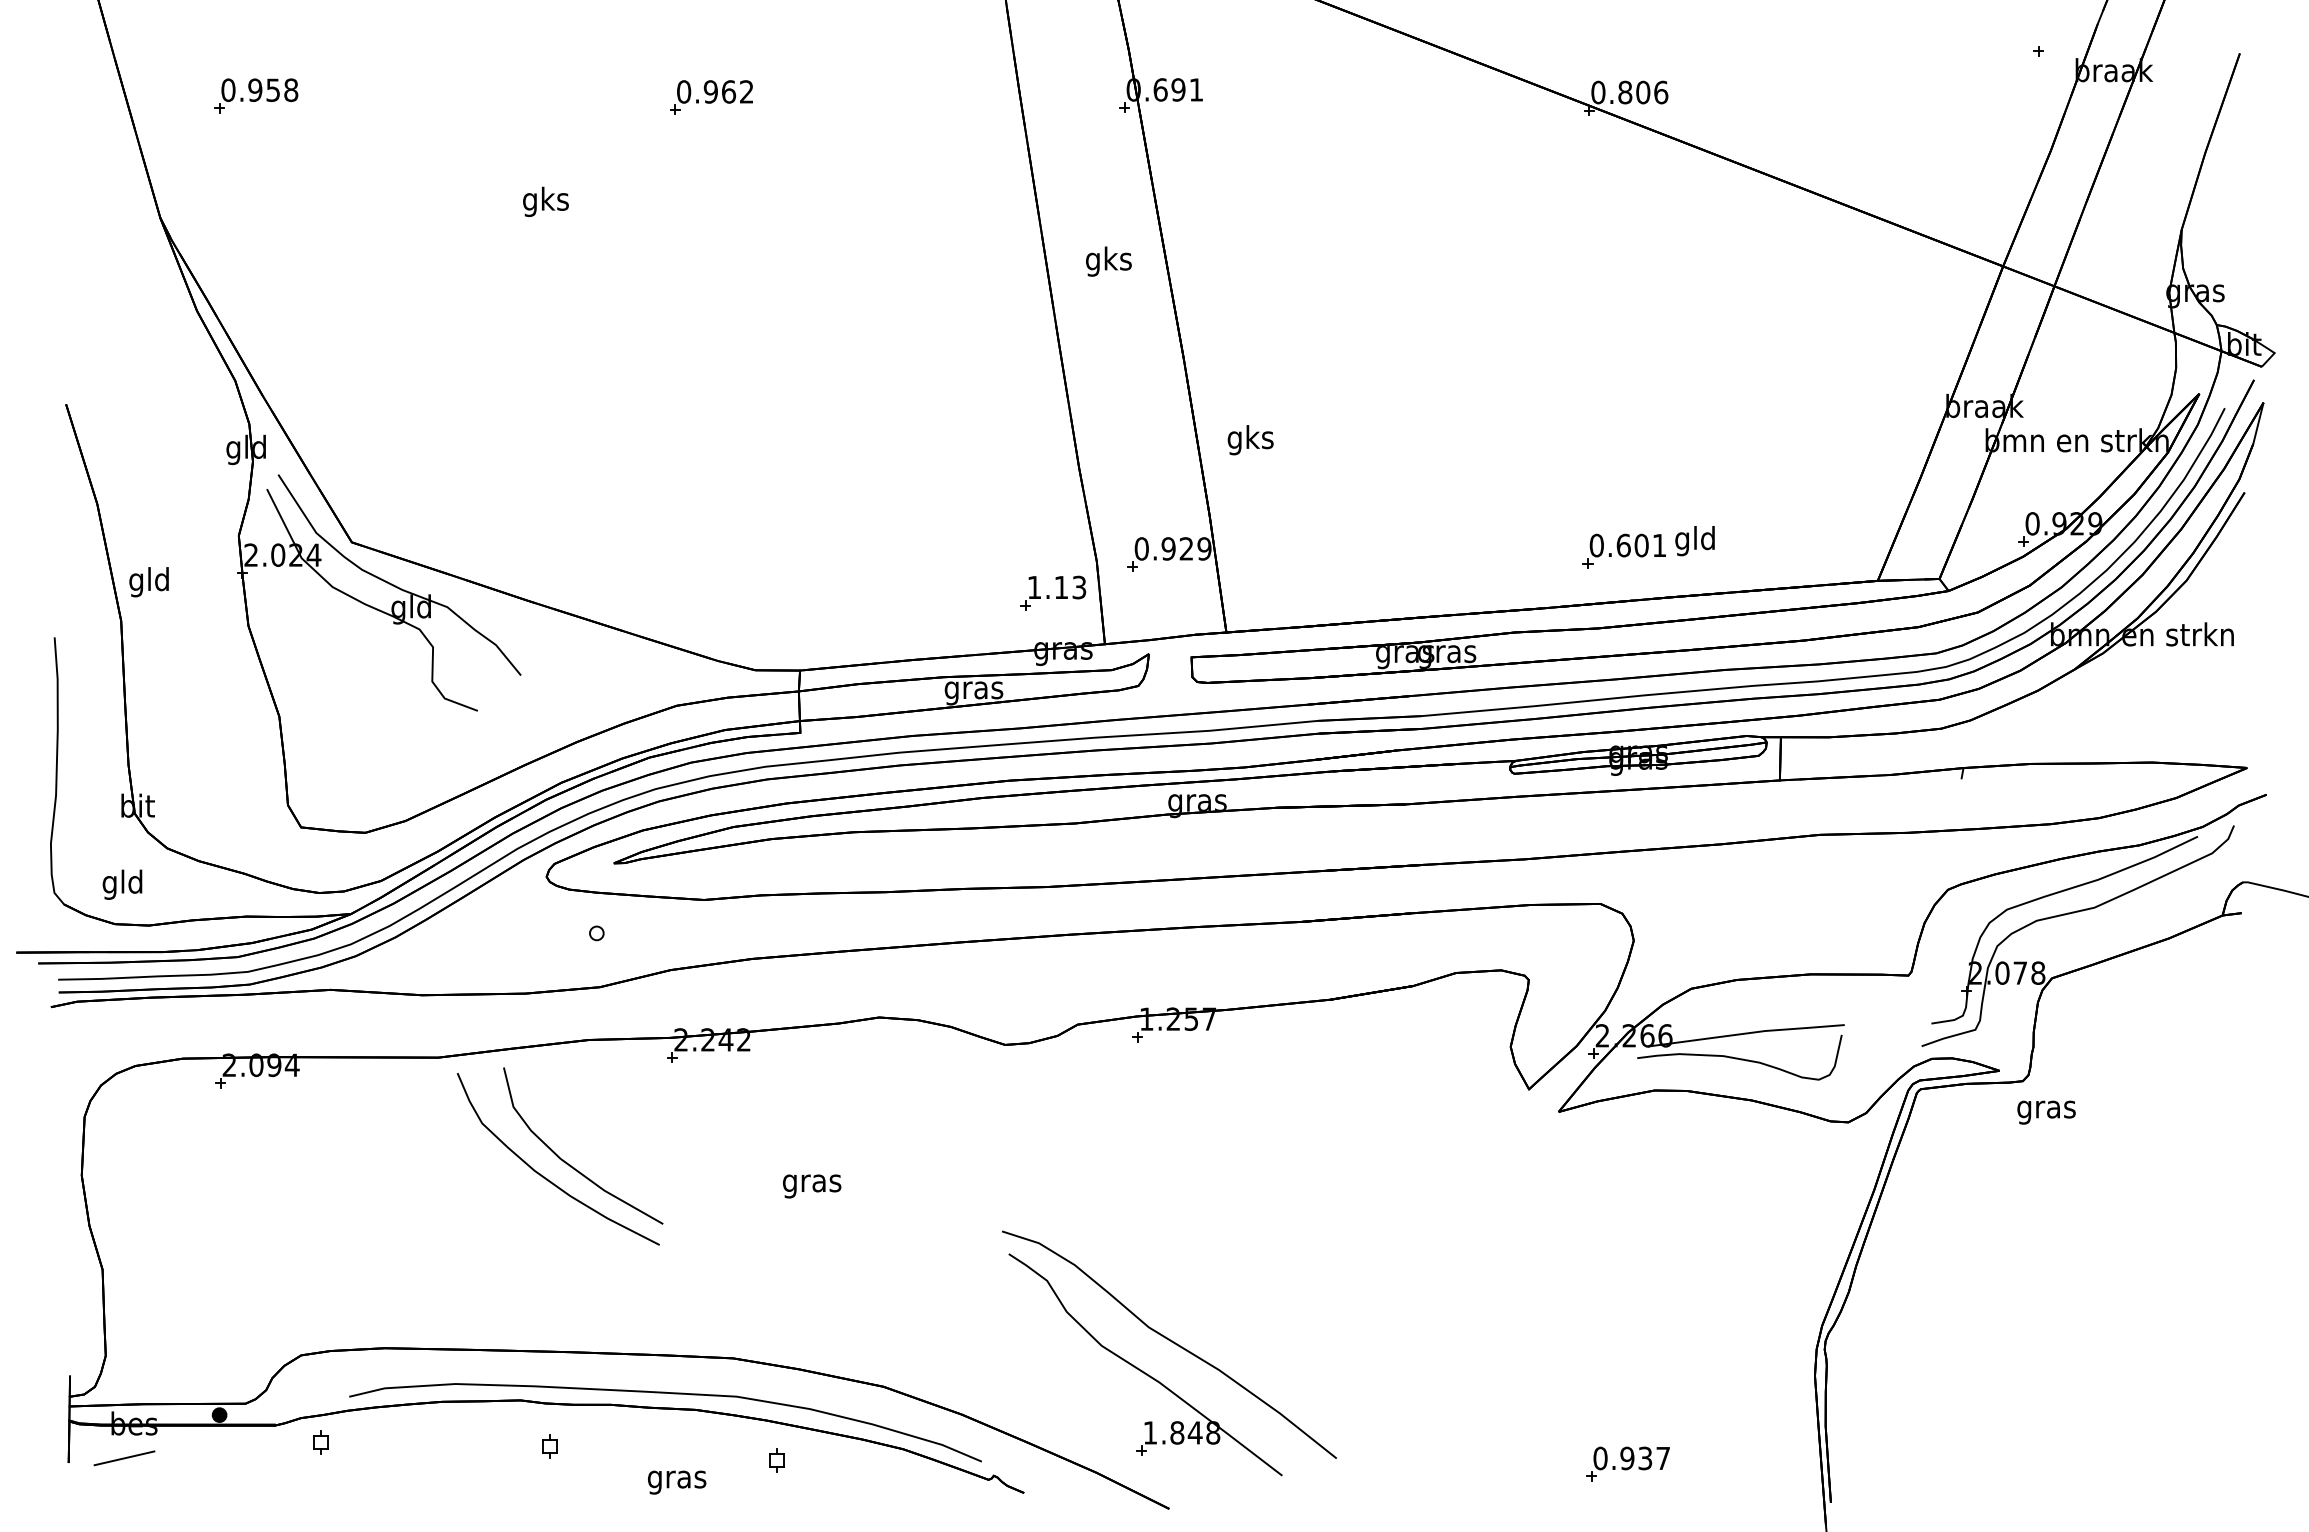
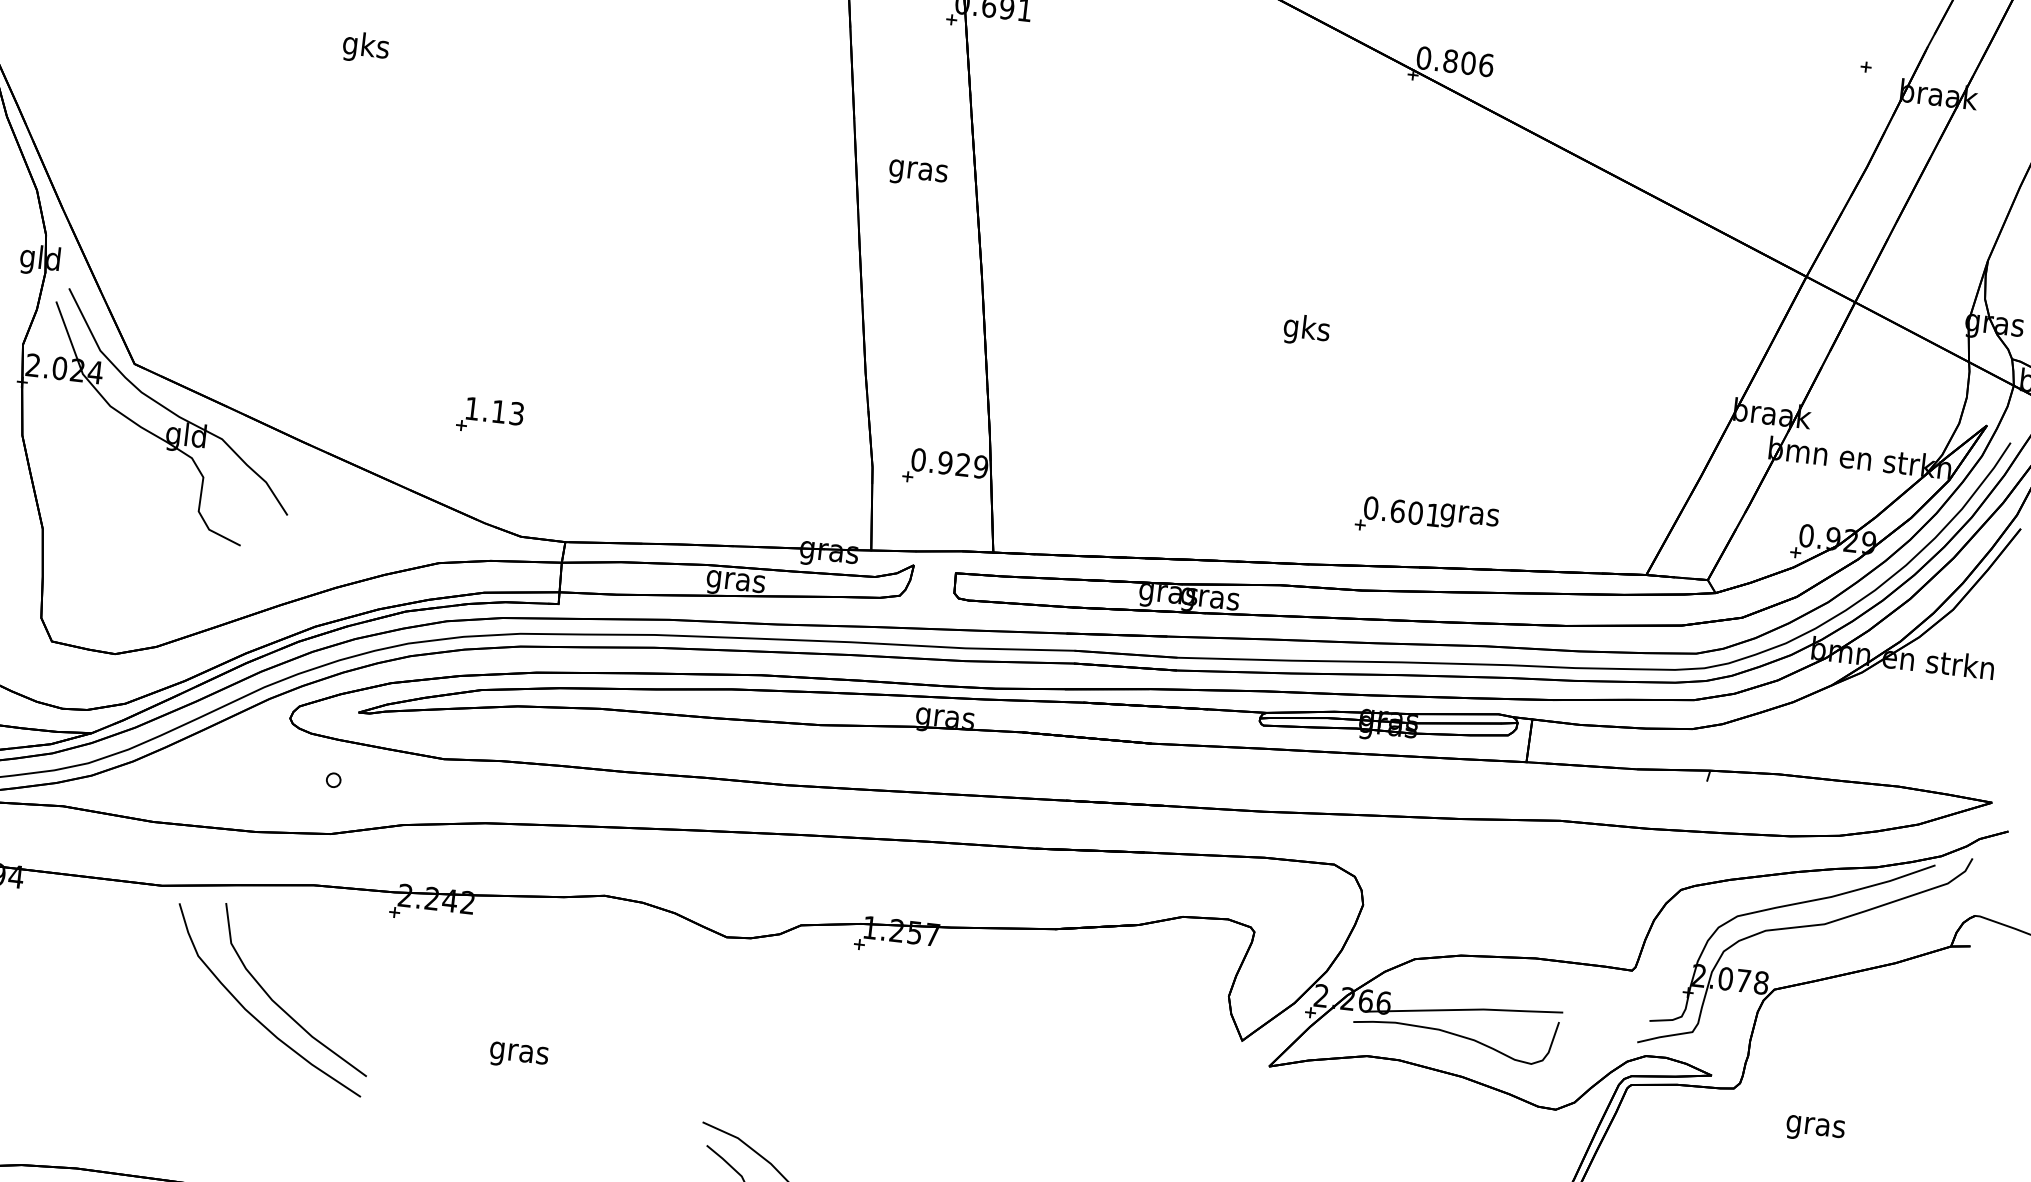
text: (1108, 261) -> (918, 170), gks -> gras
text: (1250, 440) -> (1306, 330), moved
text: (1695, 541) -> (1469, 515), gld -> gras
part: (1053, 592) -> (490, 415), moved
text: (2046, 1112) -> (1815, 1129), moved

